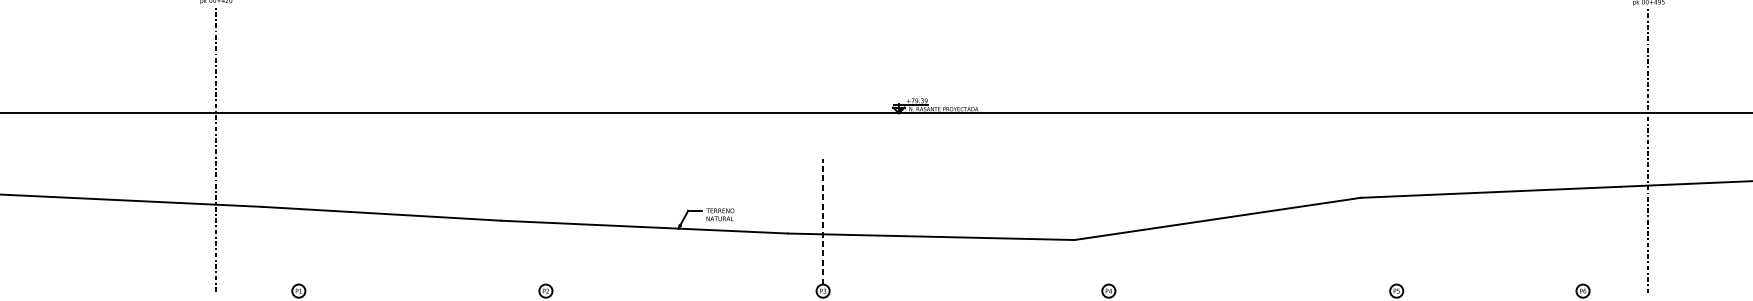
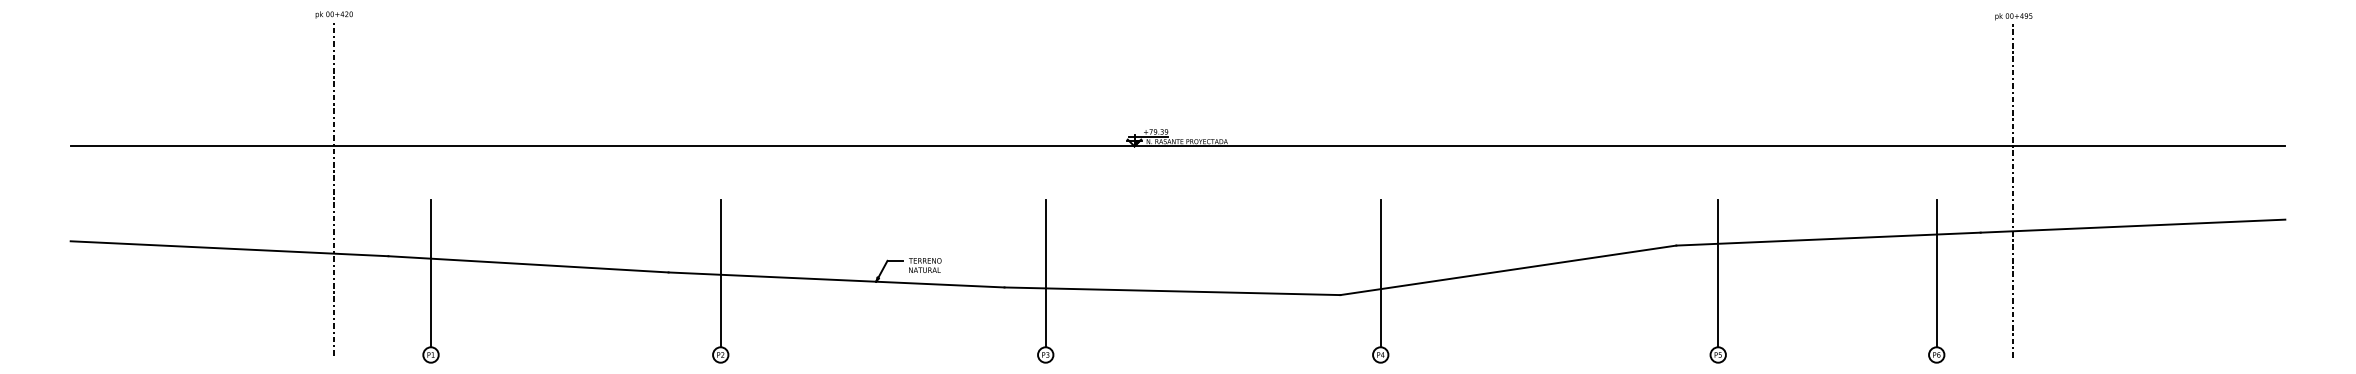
line: (299, 221) -> (431, 273), added
line: (545, 221) -> (720, 273), added
line: (822, 221) -> (1045, 273), dashed -> solid
line: (1108, 221) -> (1380, 273), added
line: (1396, 221) -> (1718, 273), added
line: (1582, 221) -> (1936, 273), added

